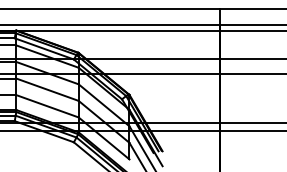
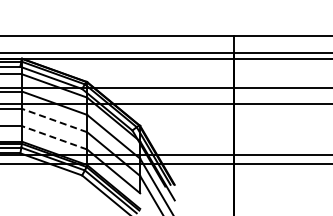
line: (47, 89) -> (54, 120), solid -> dashed
line: (47, 105) -> (54, 137), solid -> dashed

